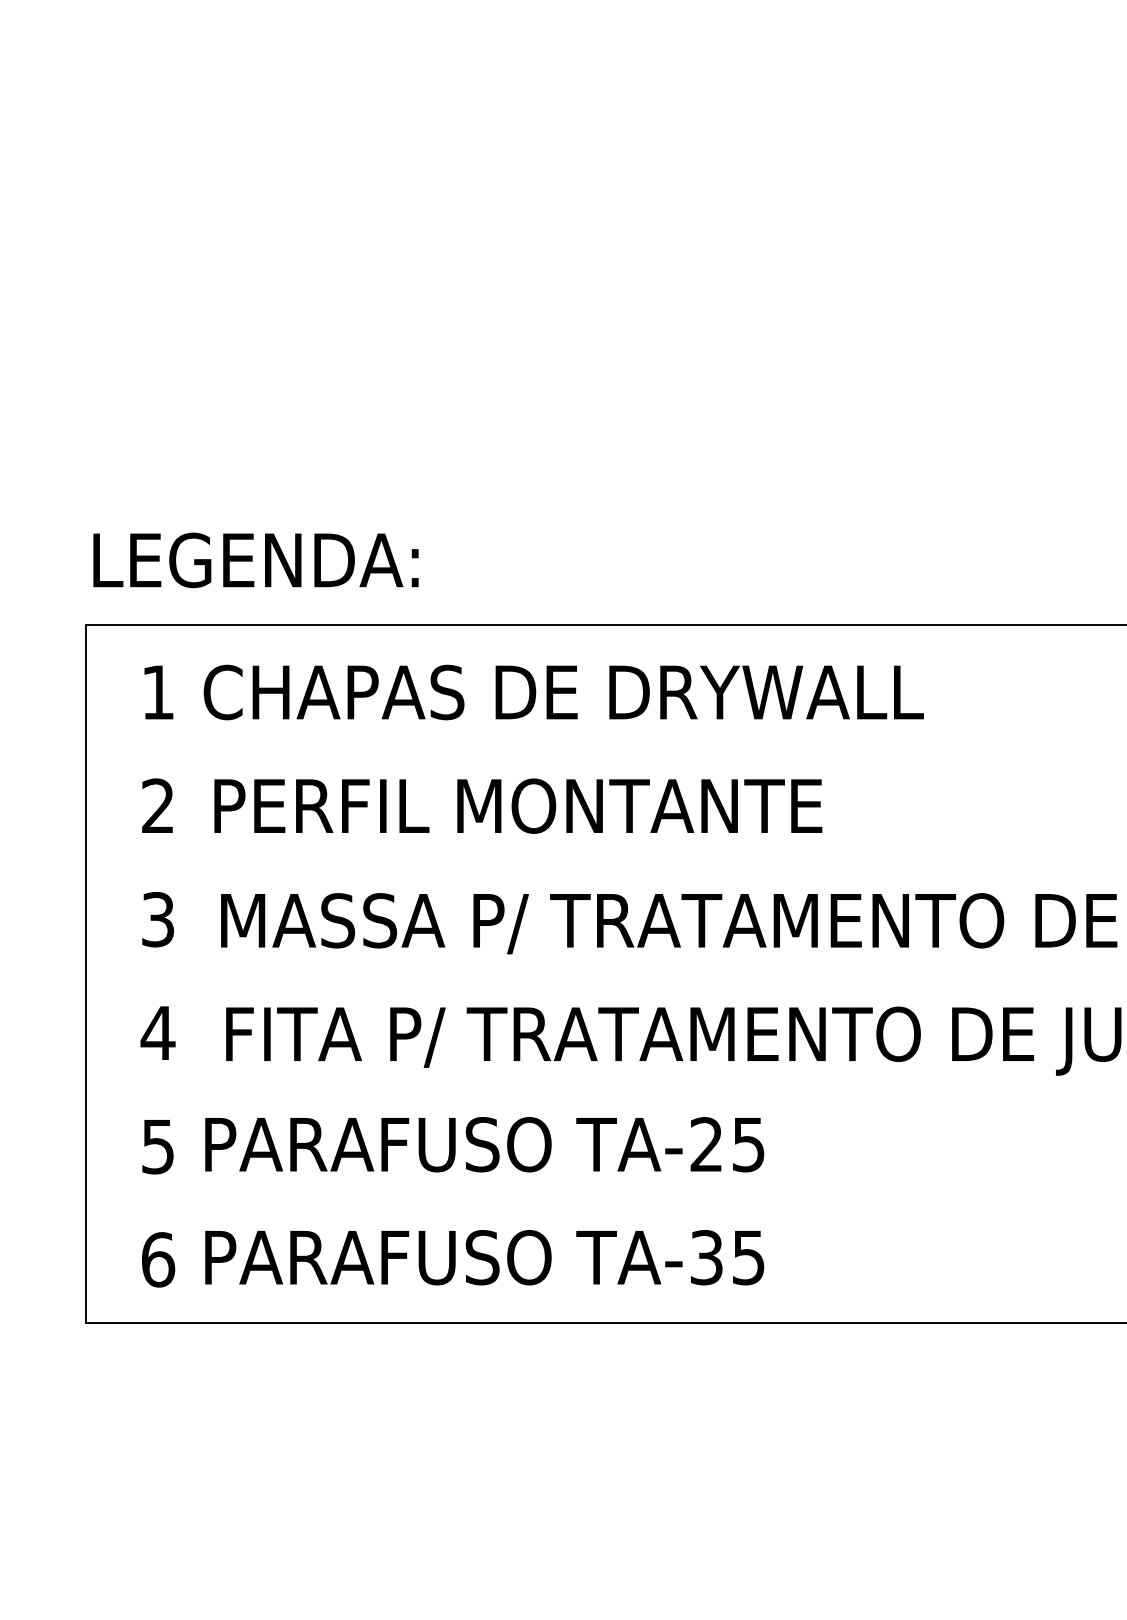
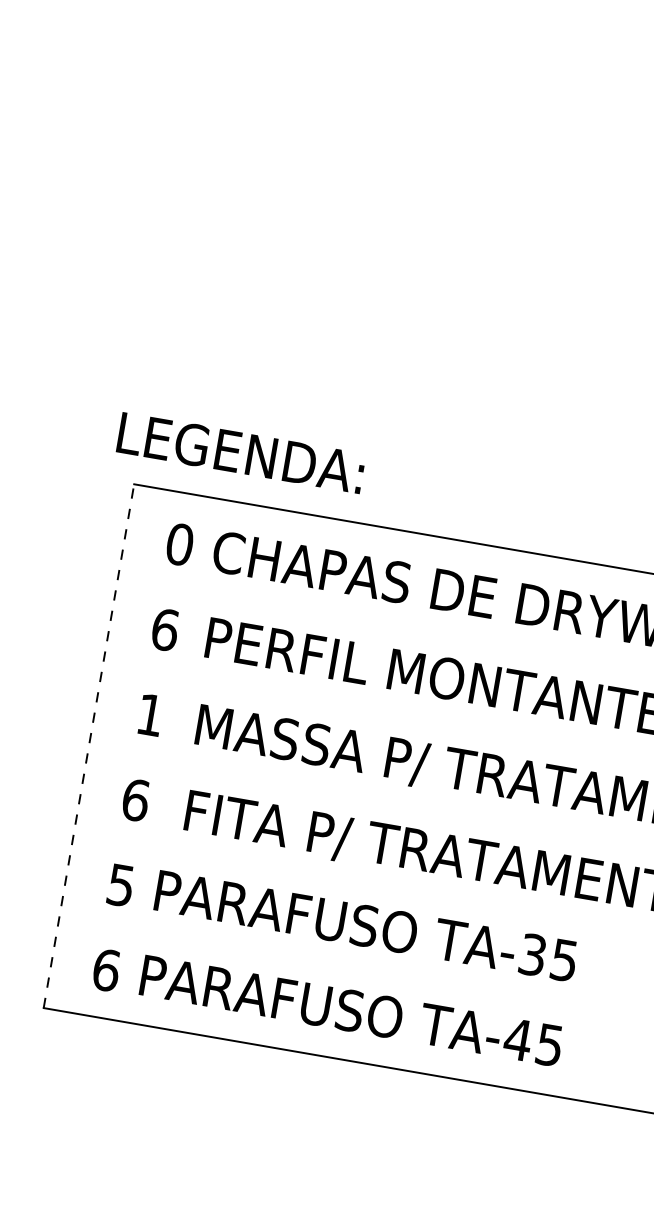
text: (255, 560) -> (240, 453), moved
text: (157, 692) -> (179, 544), 1 -> 0
text: (158, 805) -> (165, 629), 2 -> 6
text: (157, 919) -> (149, 714), 3 -> 1
line: (85, 973) -> (88, 746), solid -> dashed
text: (157, 1032) -> (135, 799), 4 -> 6
text: (706, 1144) -> (532, 954), TA-25 -> TA-35
text: (706, 1257) -> (518, 1039), TA-35 -> TA-45

